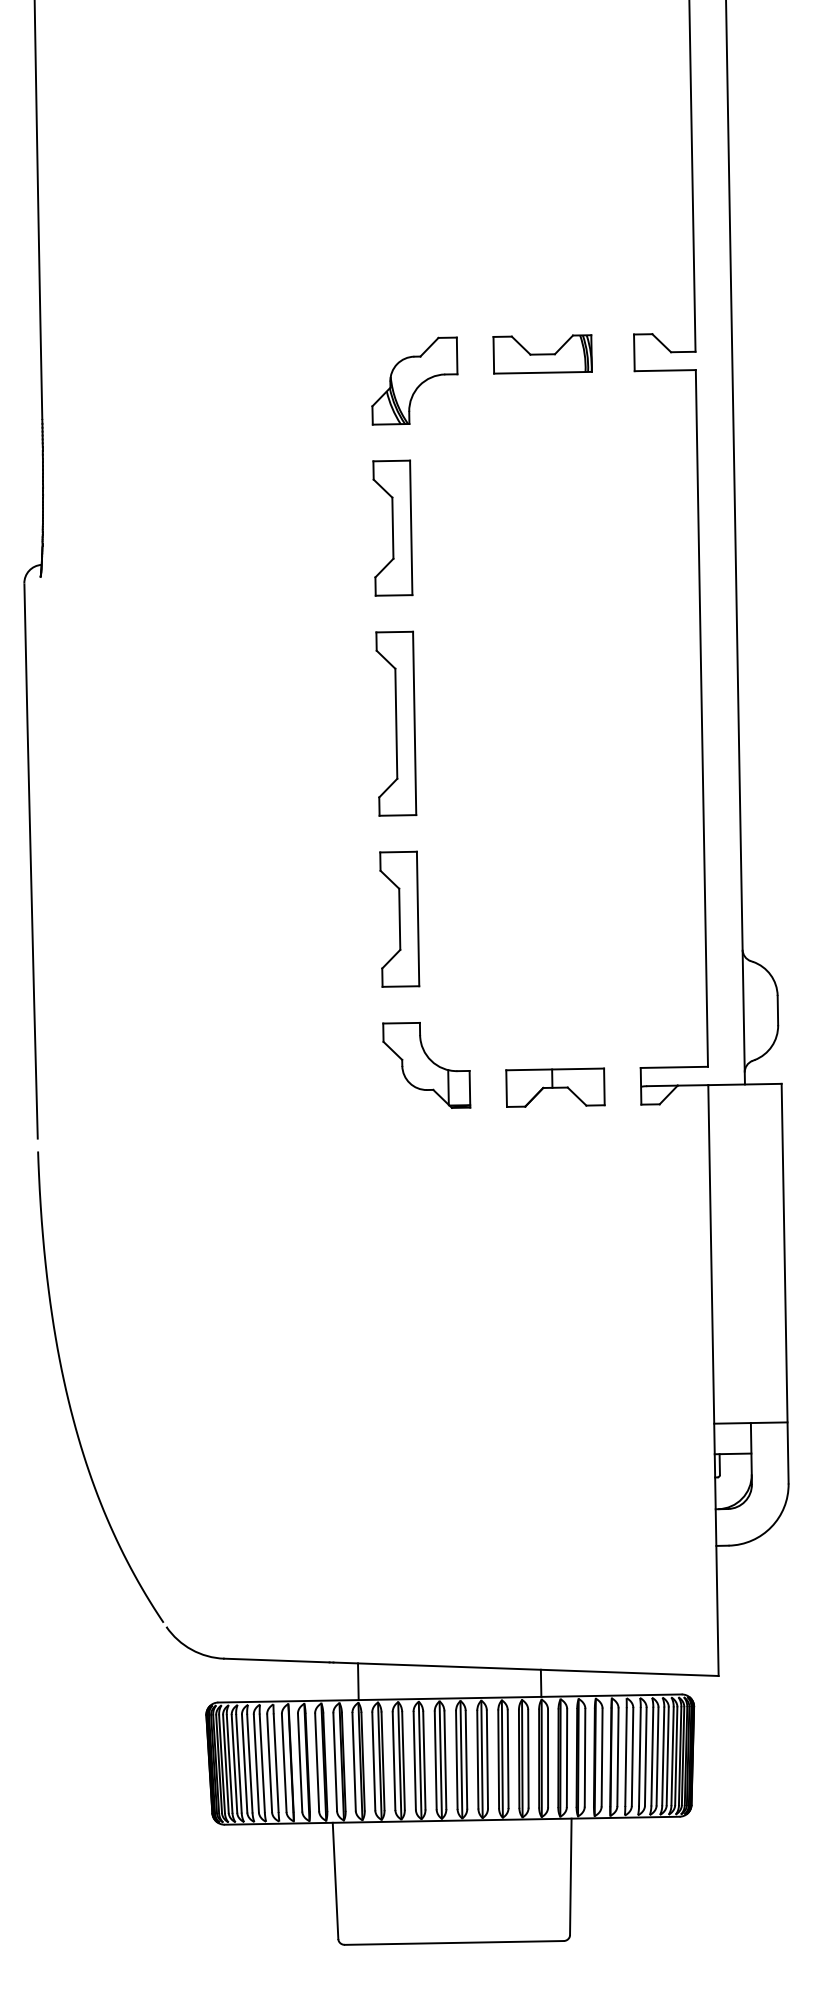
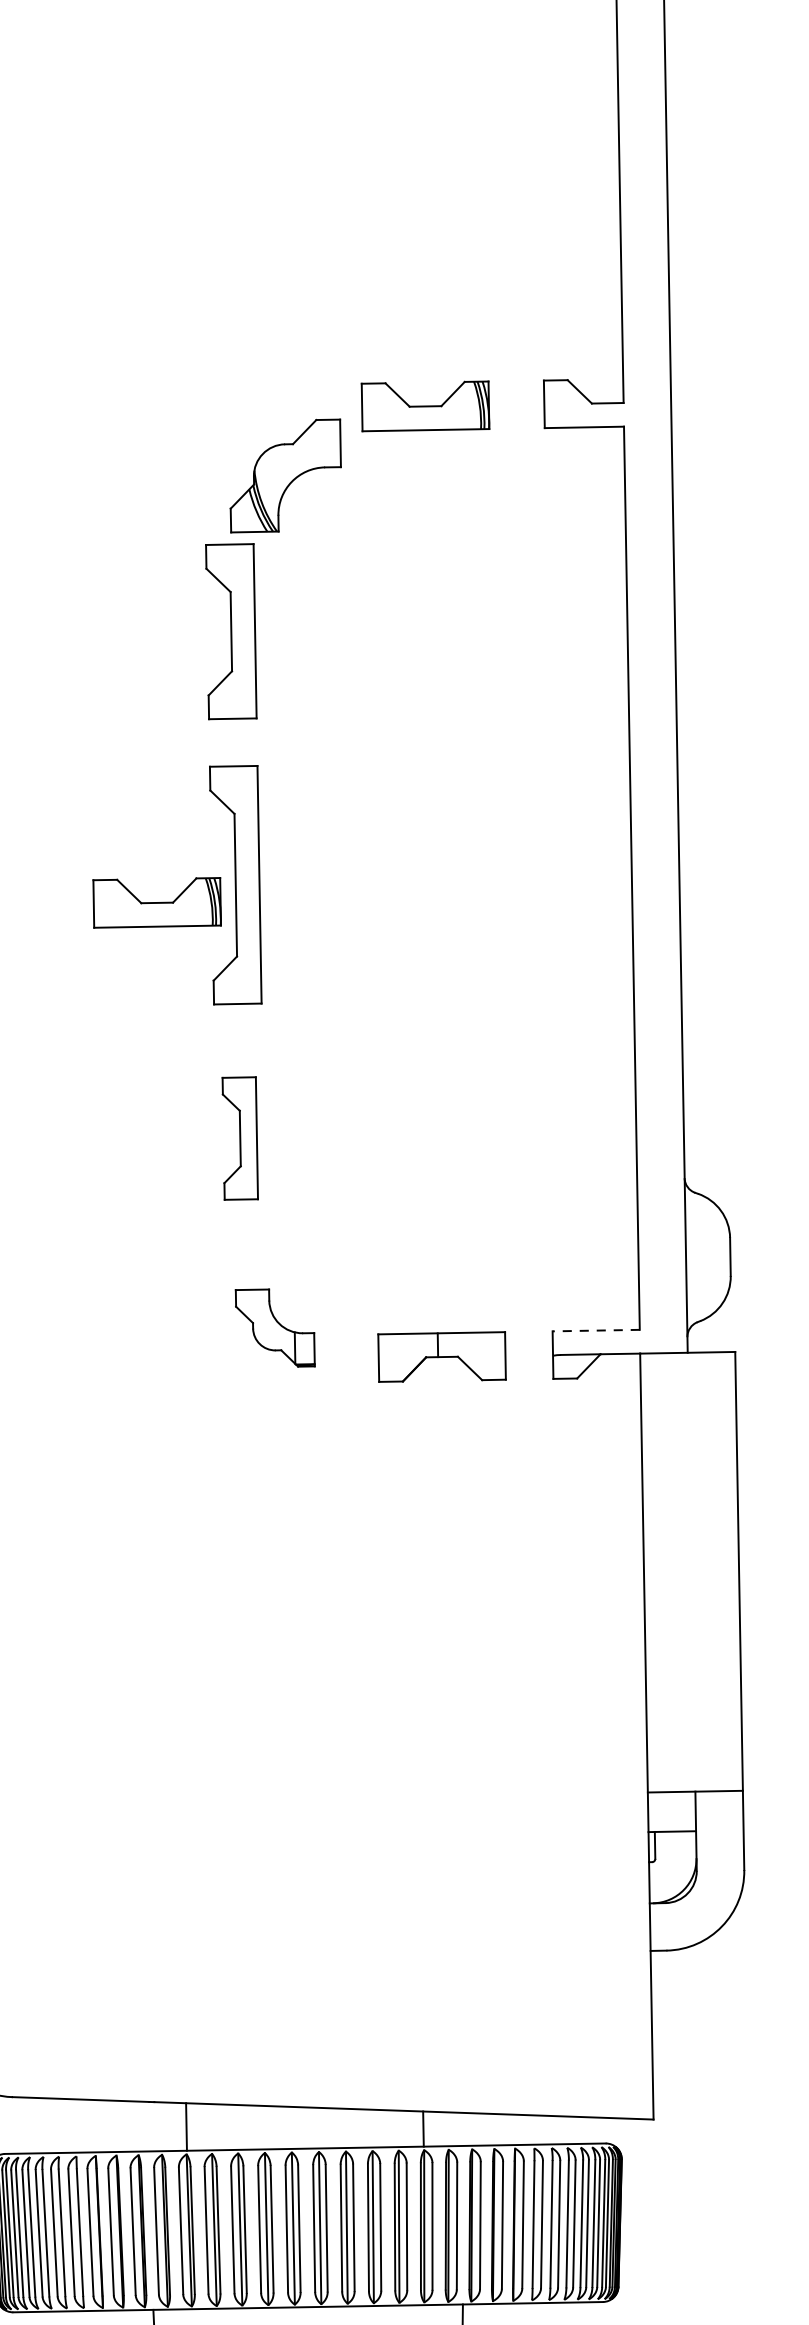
part: (414, 380) -> (285, 475), moved
part: (335, 737) -> (156, 902), added
part: (399, 918) -> (239, 1137), size x0.7
part: (426, 1065) -> (274, 1328), size x0.7
line: (674, 1067) -> (596, 1330), solid -> dashed

